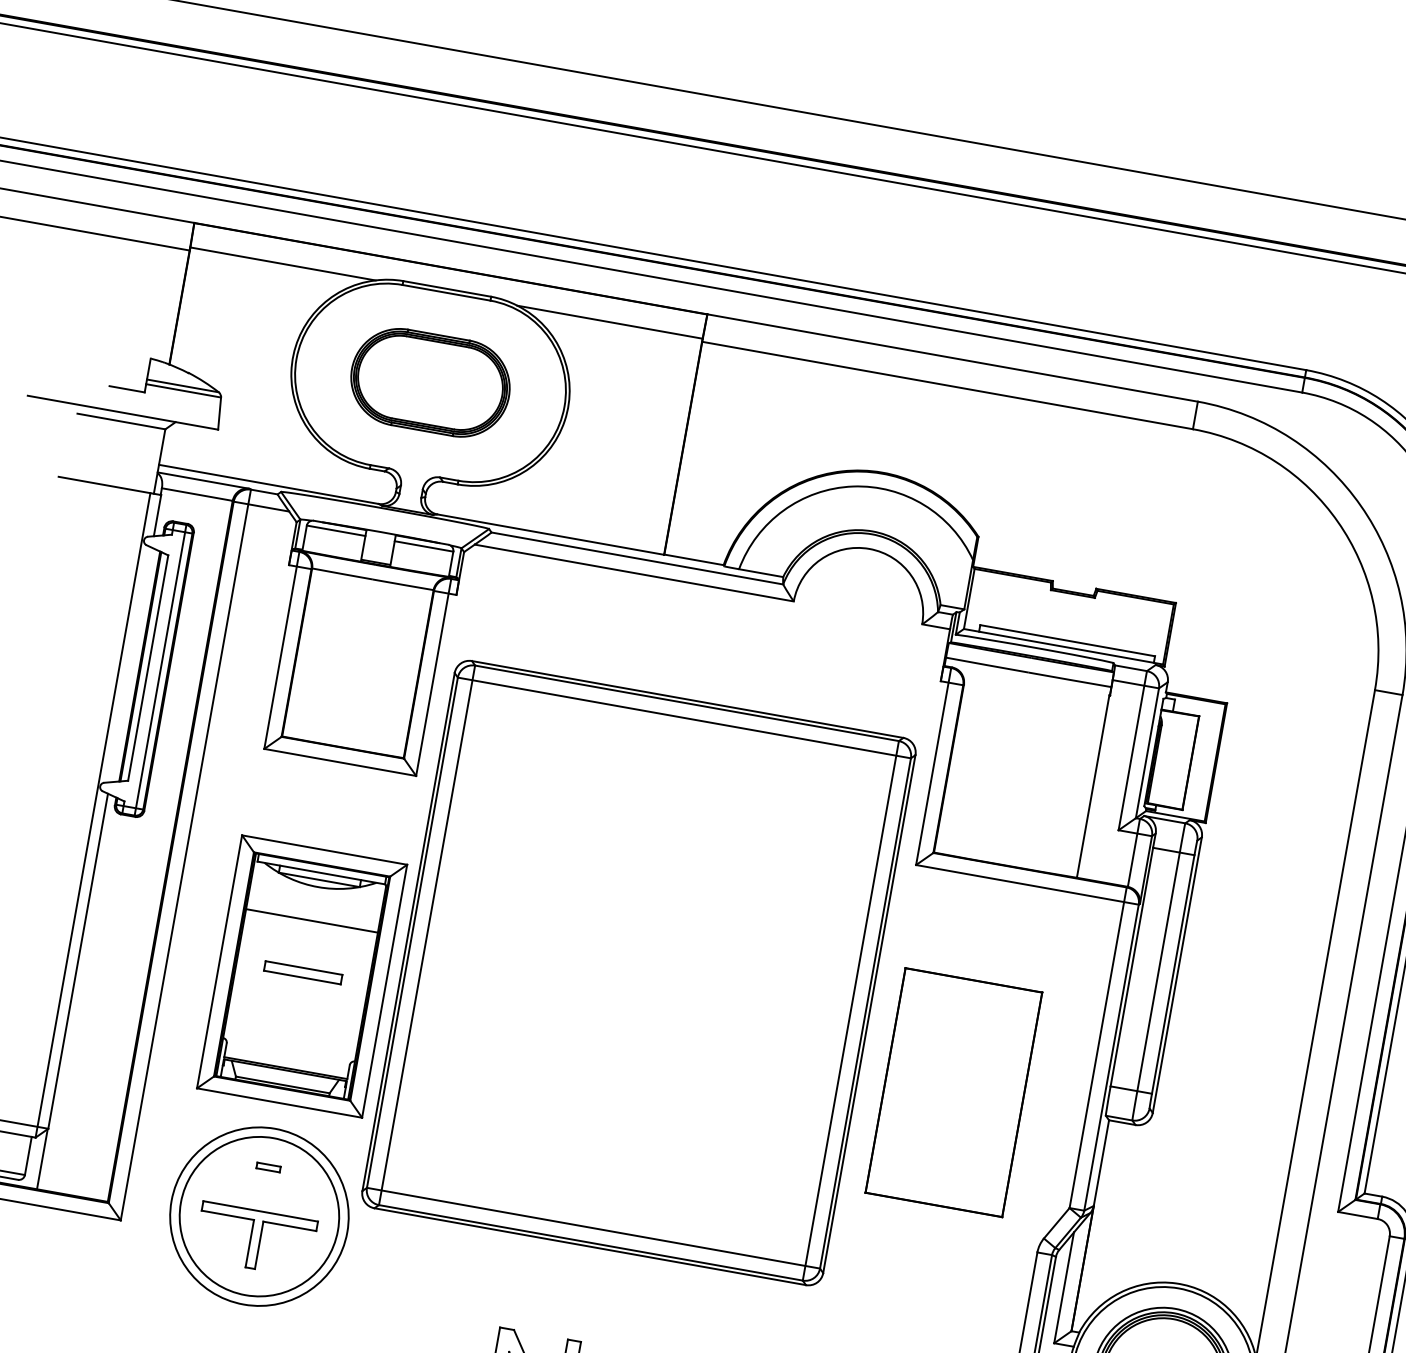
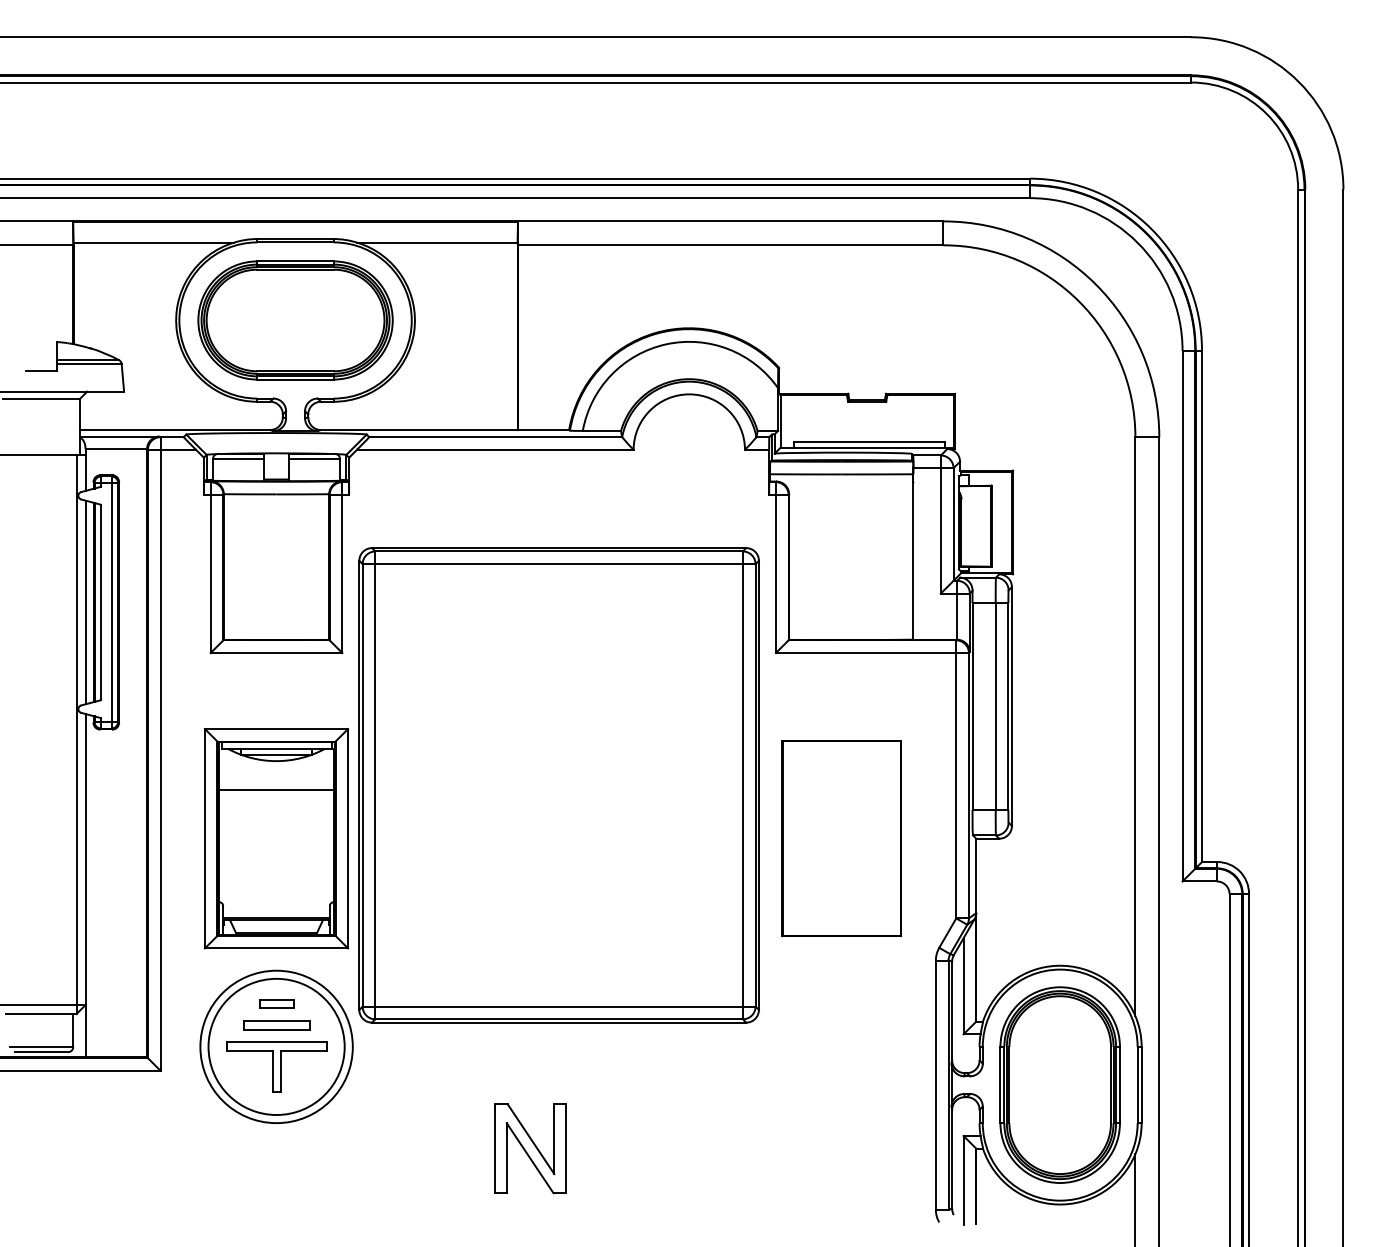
part: (430, 382) -> (295, 320), size x1.43
line: (130, 664) -> (85, 602), added
part: (302, 972) -> (276, 1025), moved
part: (268, 1166) -> (276, 1003), size x1.67

